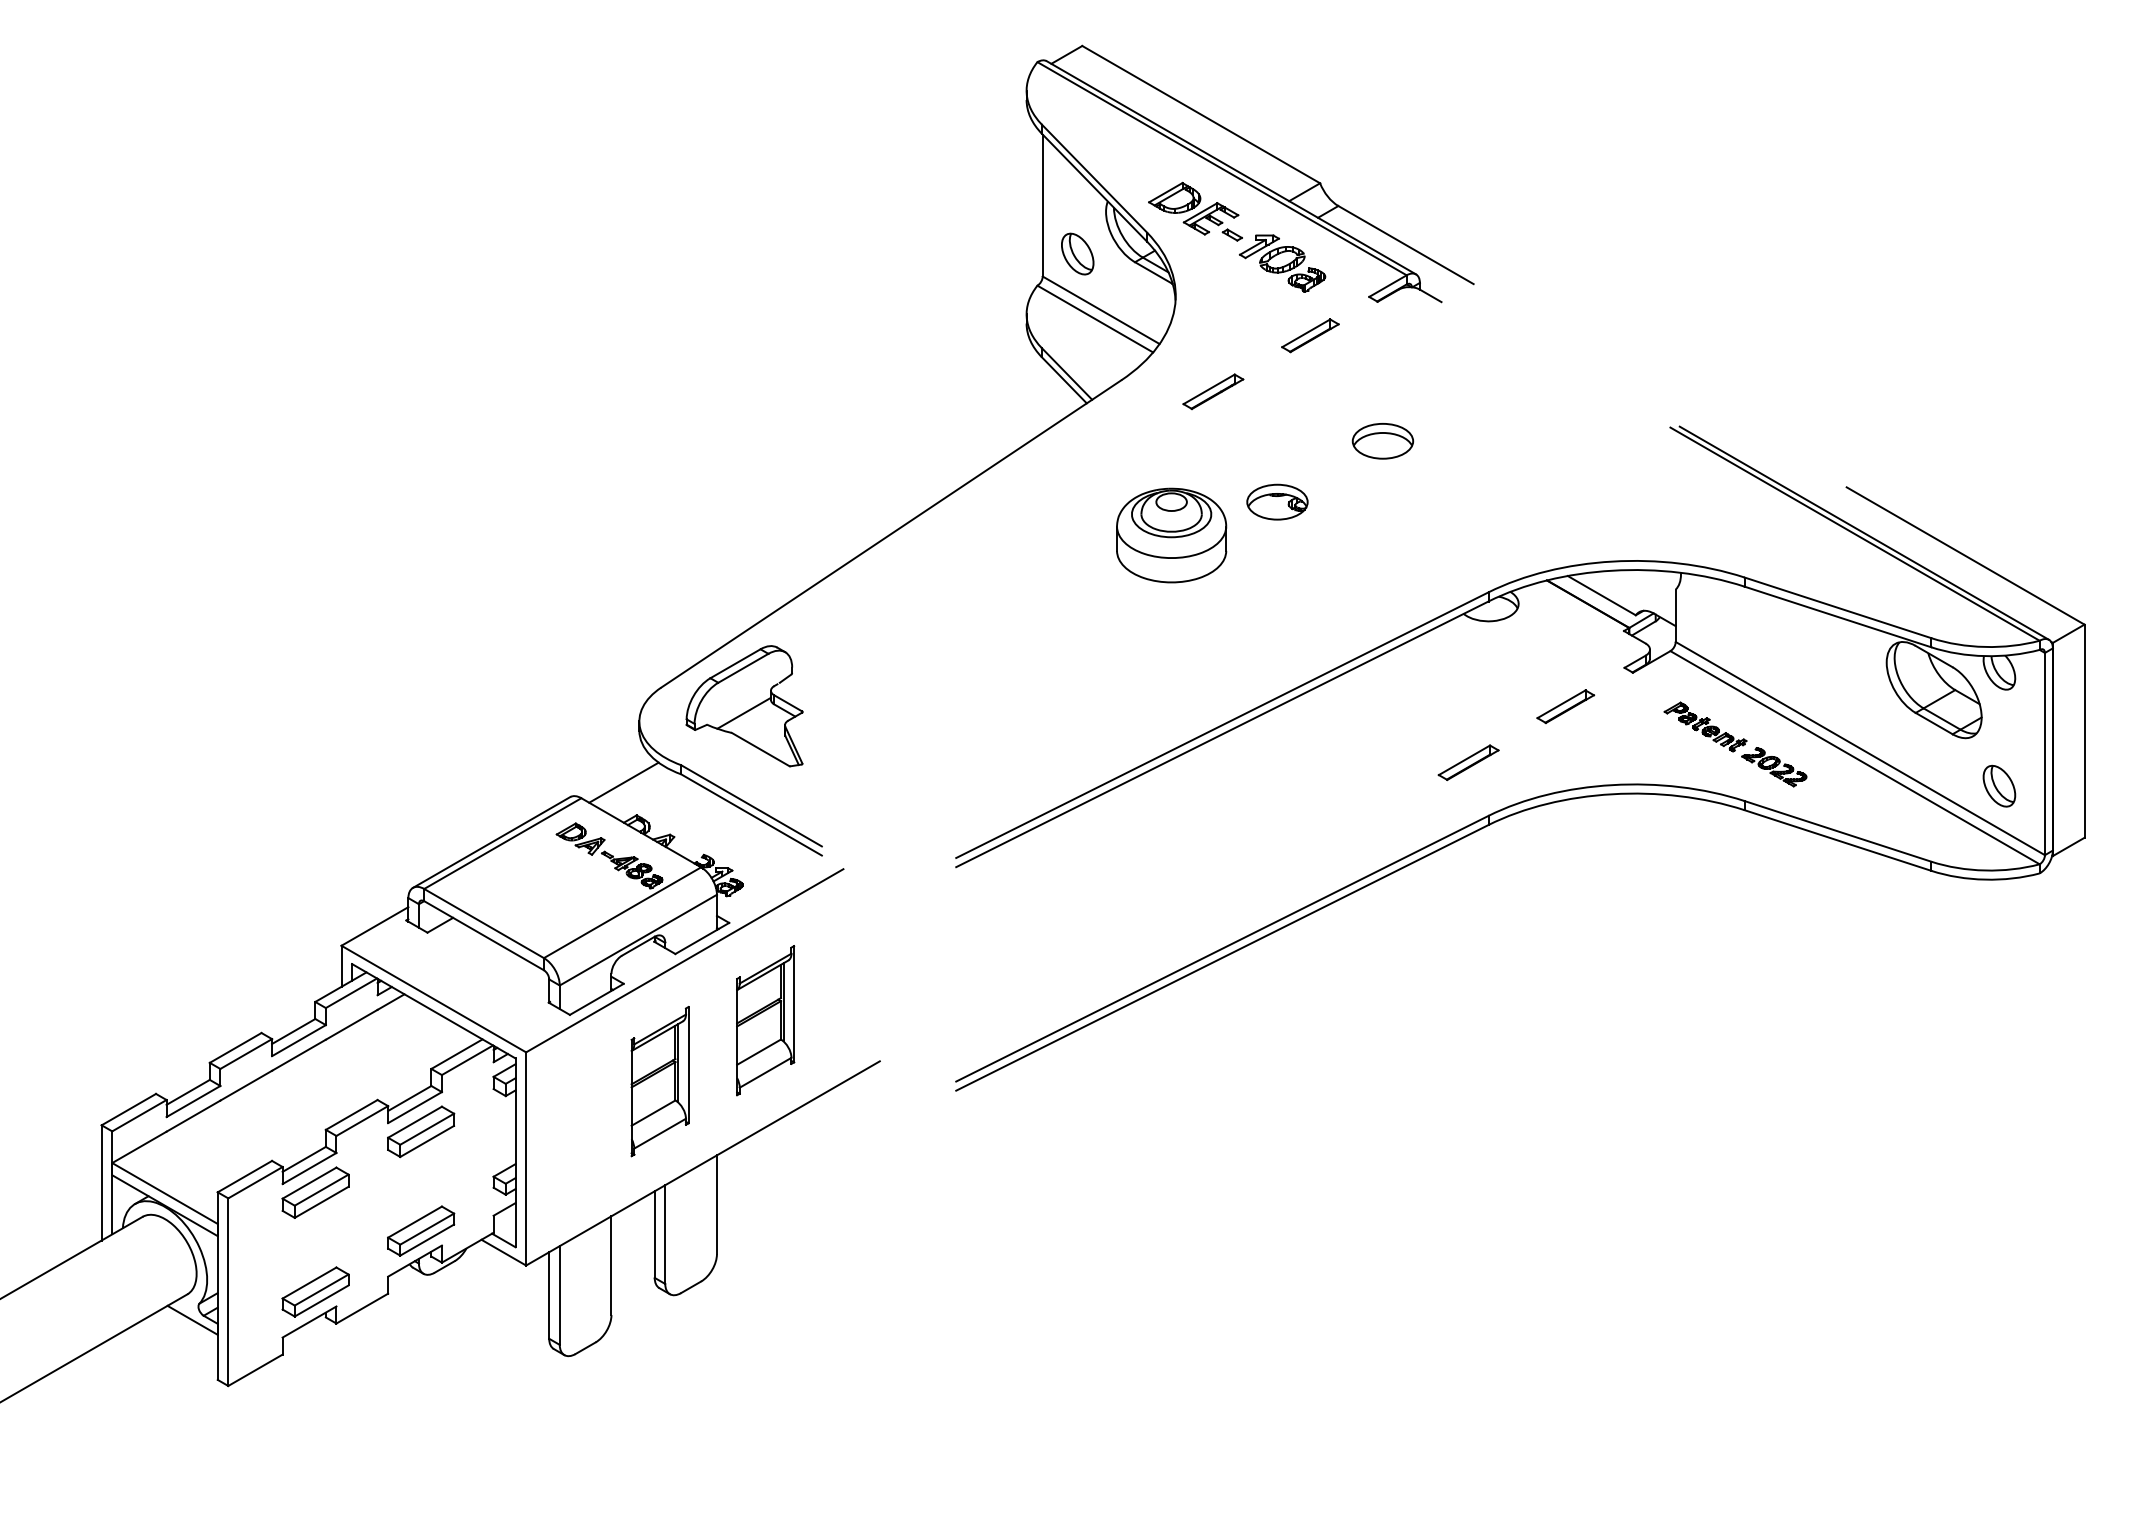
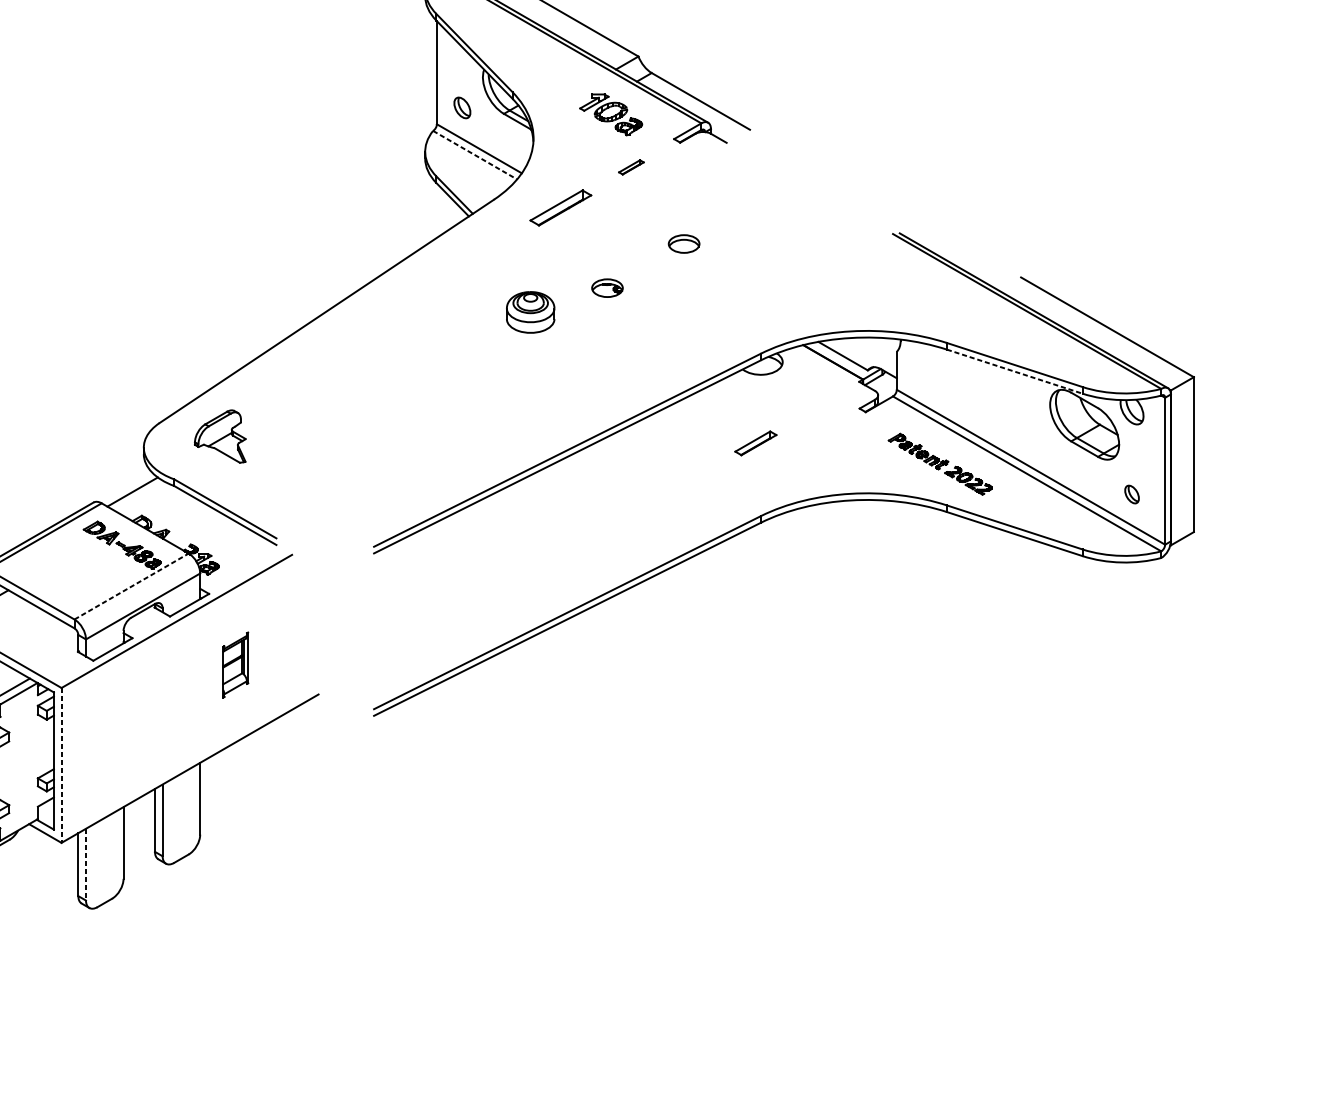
part: (1195, 211) -> (547, 77), removed
part: (1077, 253) -> (462, 107), size x0.7
line: (1095, 319) -> (475, 155), solid -> dashed
part: (1310, 335) -> (631, 167), size x0.6
part: (1213, 391) -> (560, 207), size x1.4
part: (1382, 441) -> (683, 244), size x0.7
part: (1277, 501) -> (607, 287), size x0.7
part: (1171, 535) -> (530, 312), size x0.6
line: (1838, 617) -> (1015, 372), solid -> dashed
part: (744, 706) -> (220, 436), size x0.6
part: (1565, 706) -> (755, 443), moved
part: (1468, 762) -> (746, 477), removed
part: (1999, 785) -> (1132, 494), size x0.6
line: (622, 912) -> (131, 586), solid -> dashed
part: (765, 1020) -> (235, 664), size x0.6
part: (659, 1081) -> (158, 709), removed
line: (526, 1158) -> (61, 765), solid -> dashed
line: (559, 1296) -> (85, 865), solid -> dashed

